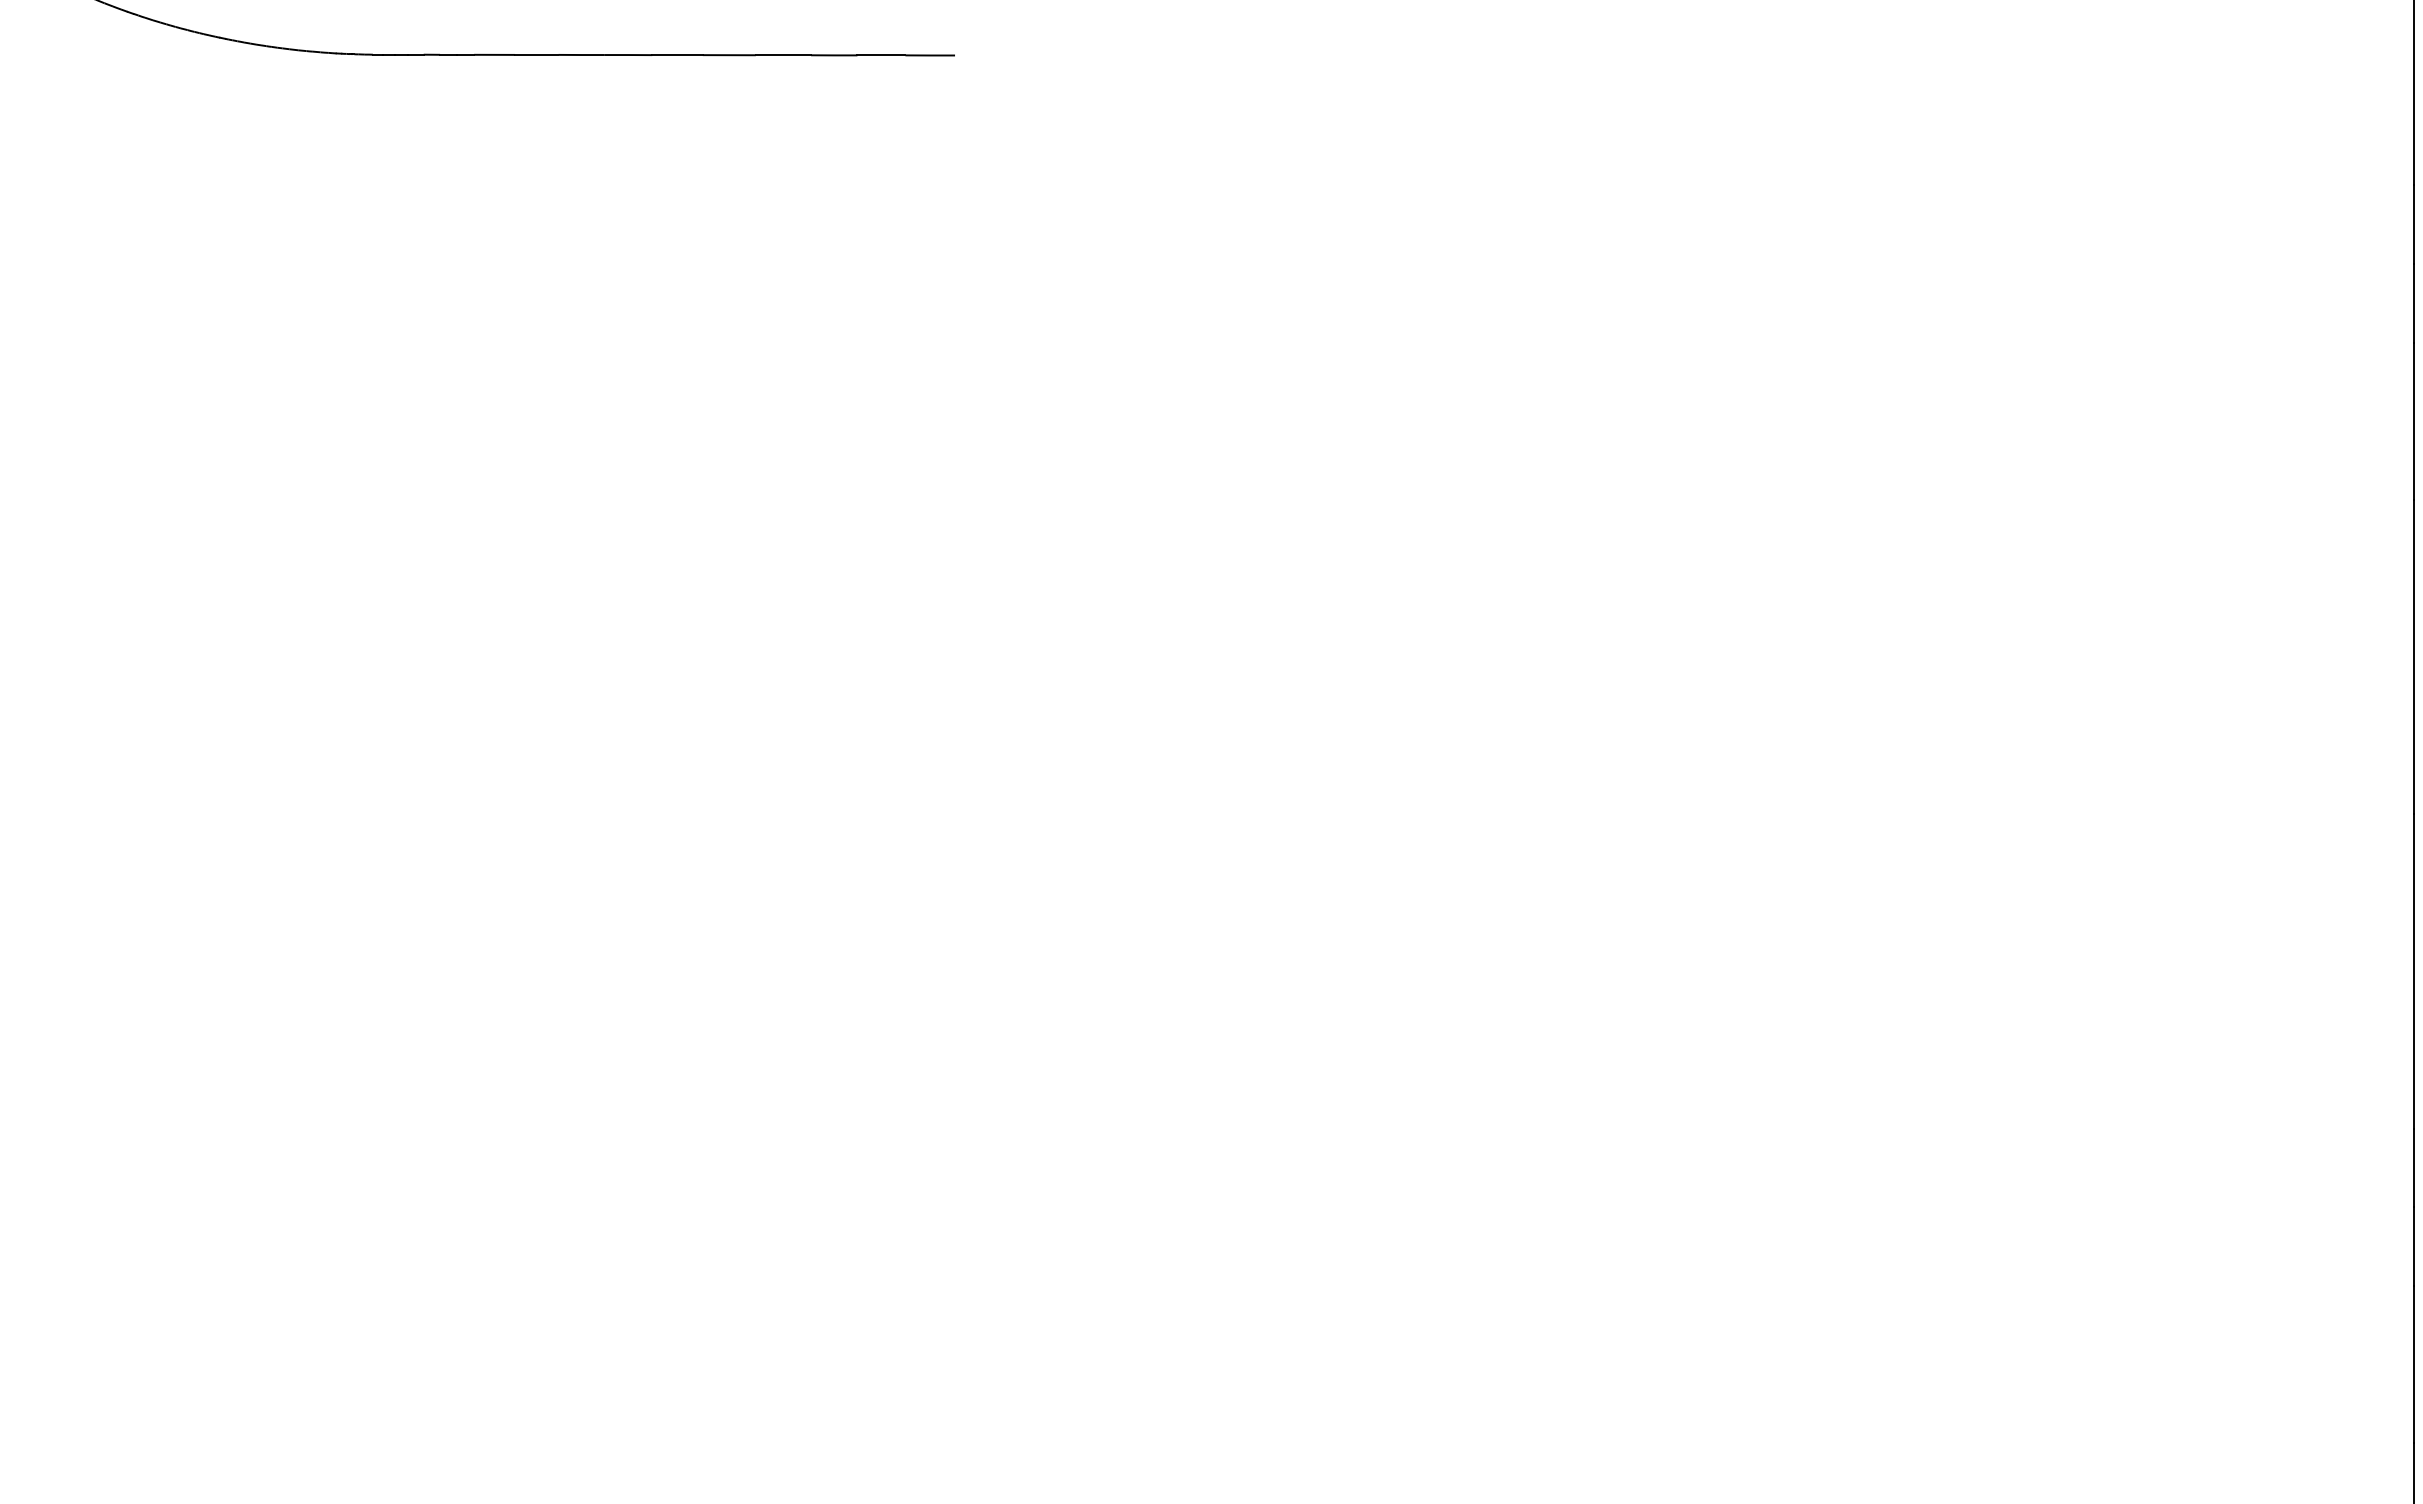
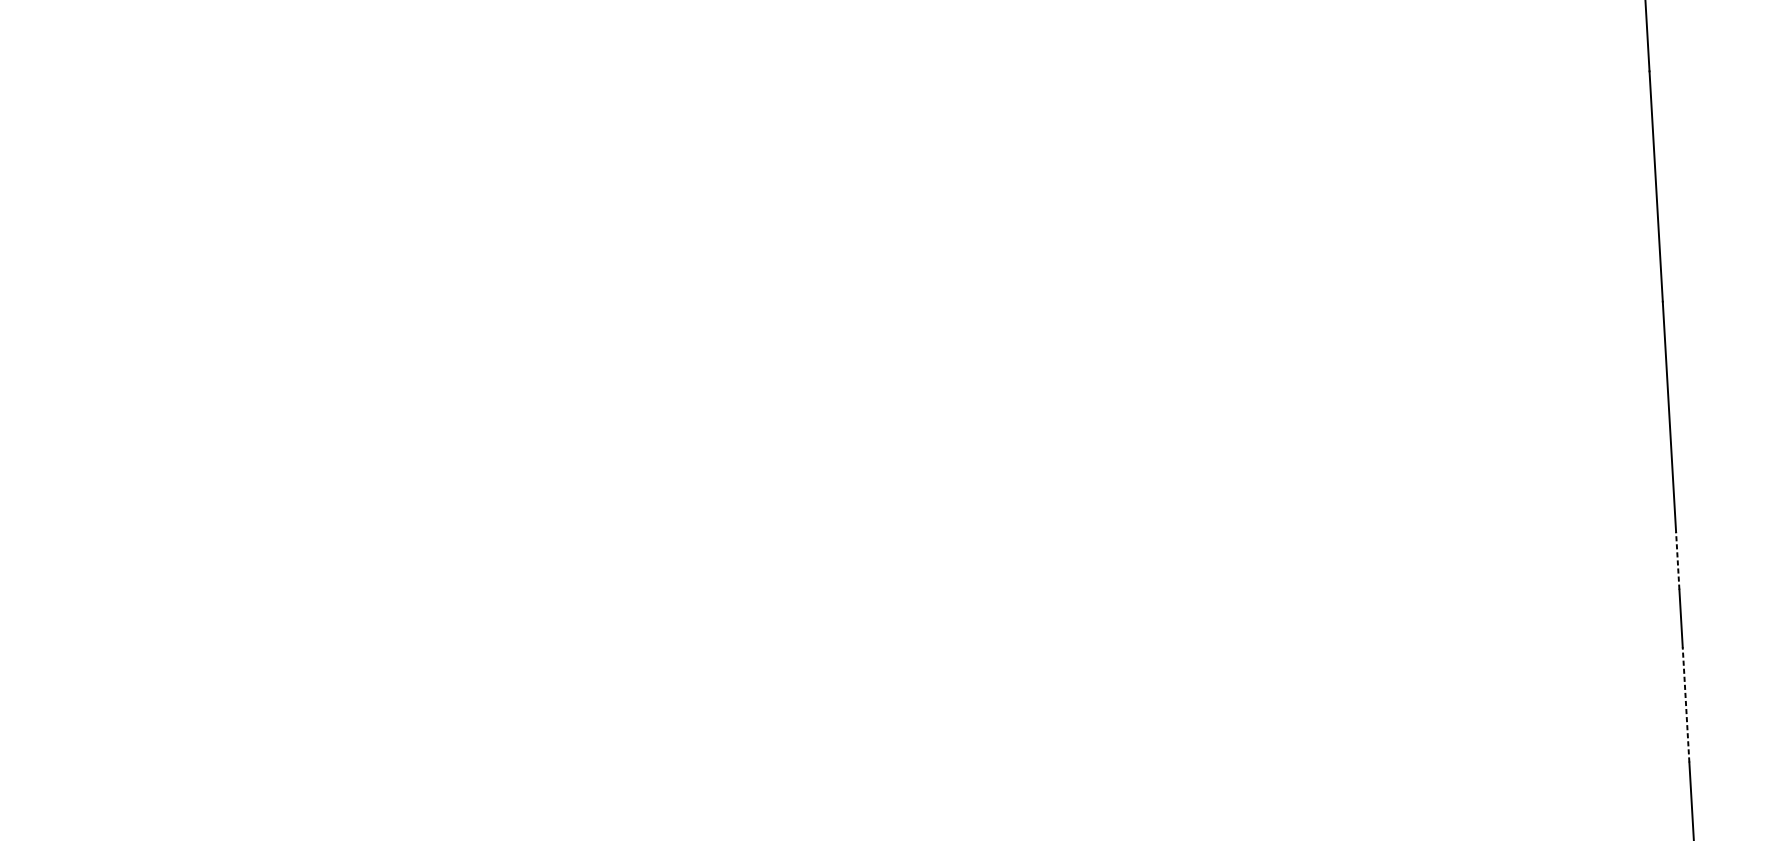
line: (2414, 1167) -> (1678, 560), solid -> dashed
line: (2414, 1364) -> (1686, 704), solid -> dashed

